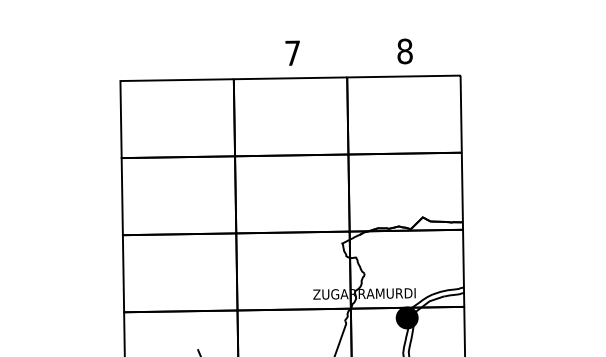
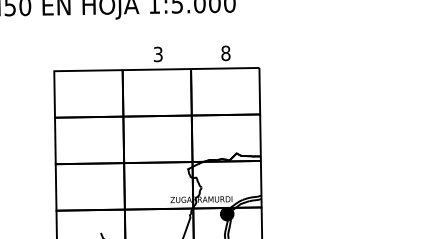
text: (291, 53) -> (157, 54), 7 -> 3

